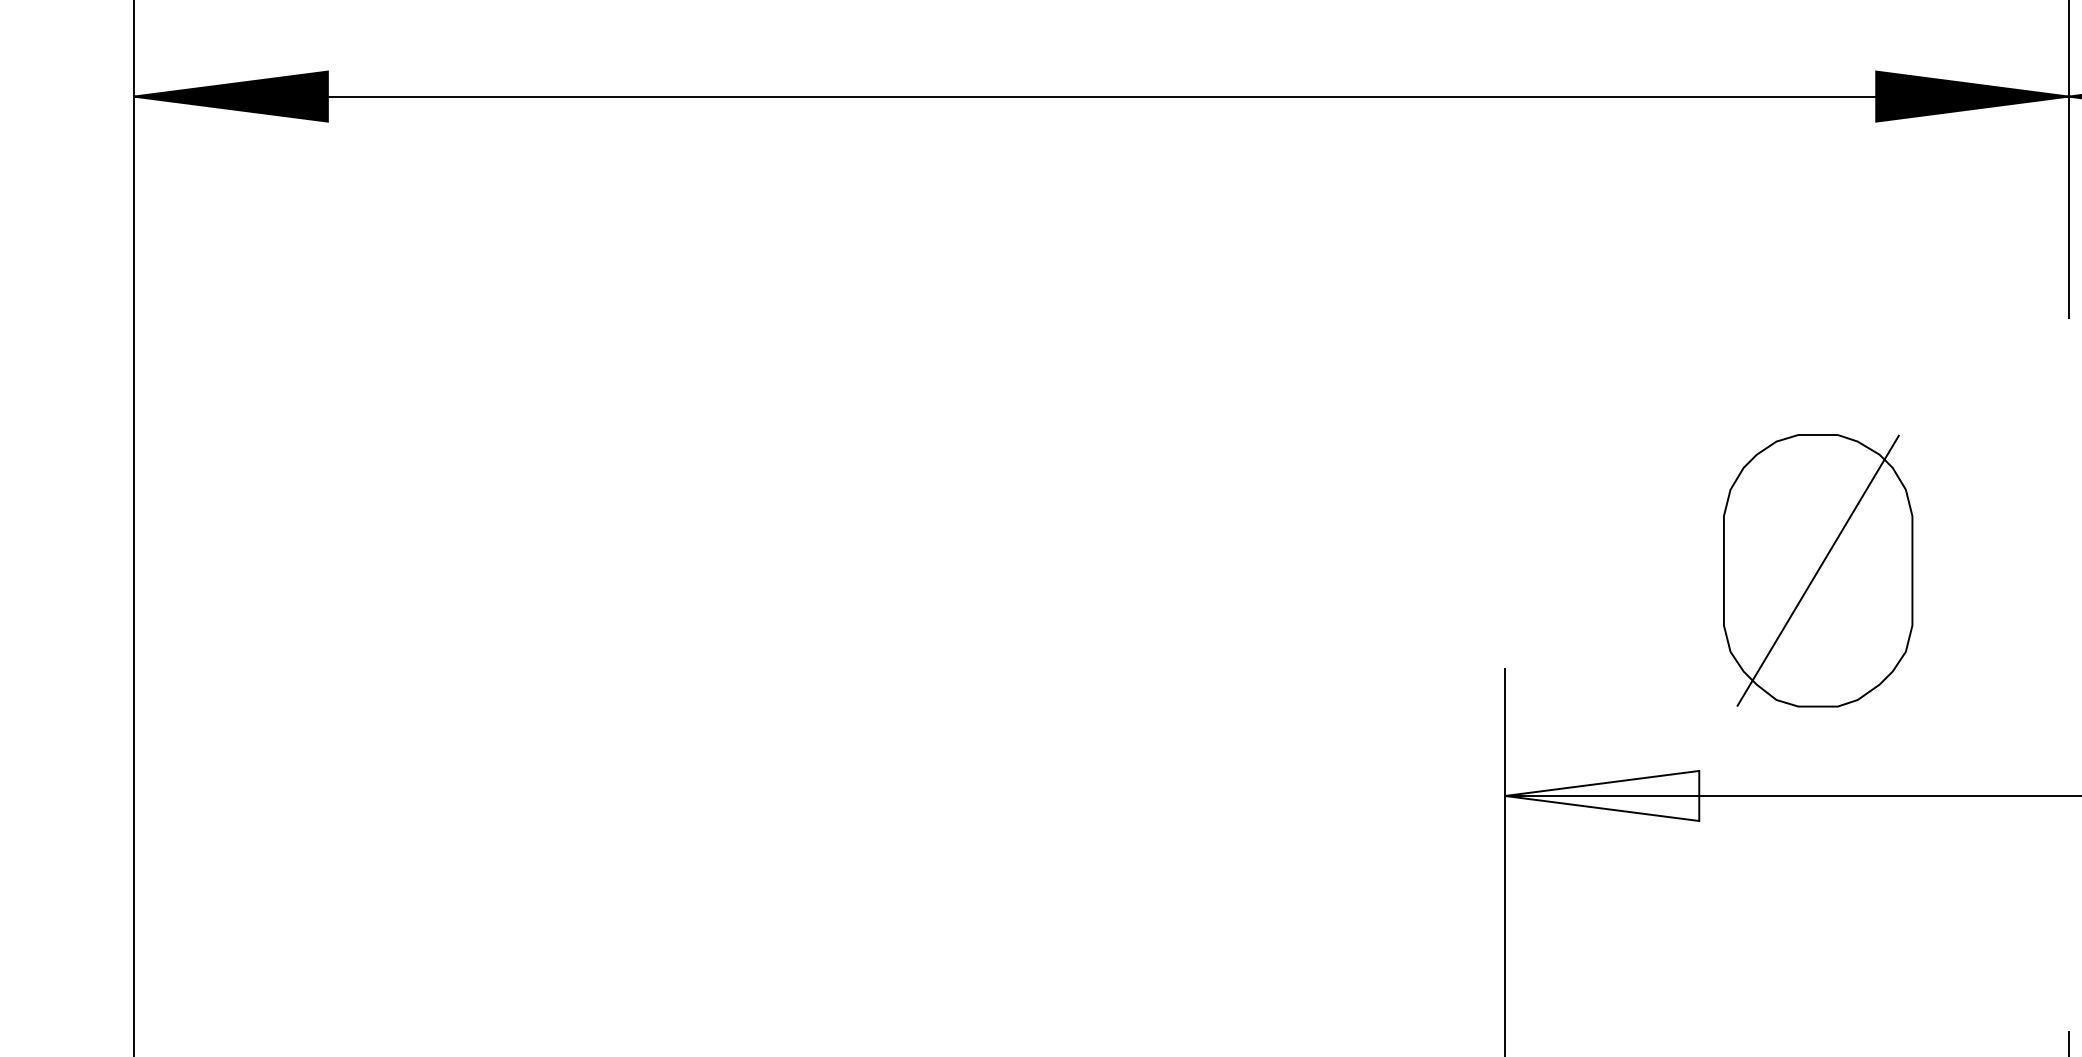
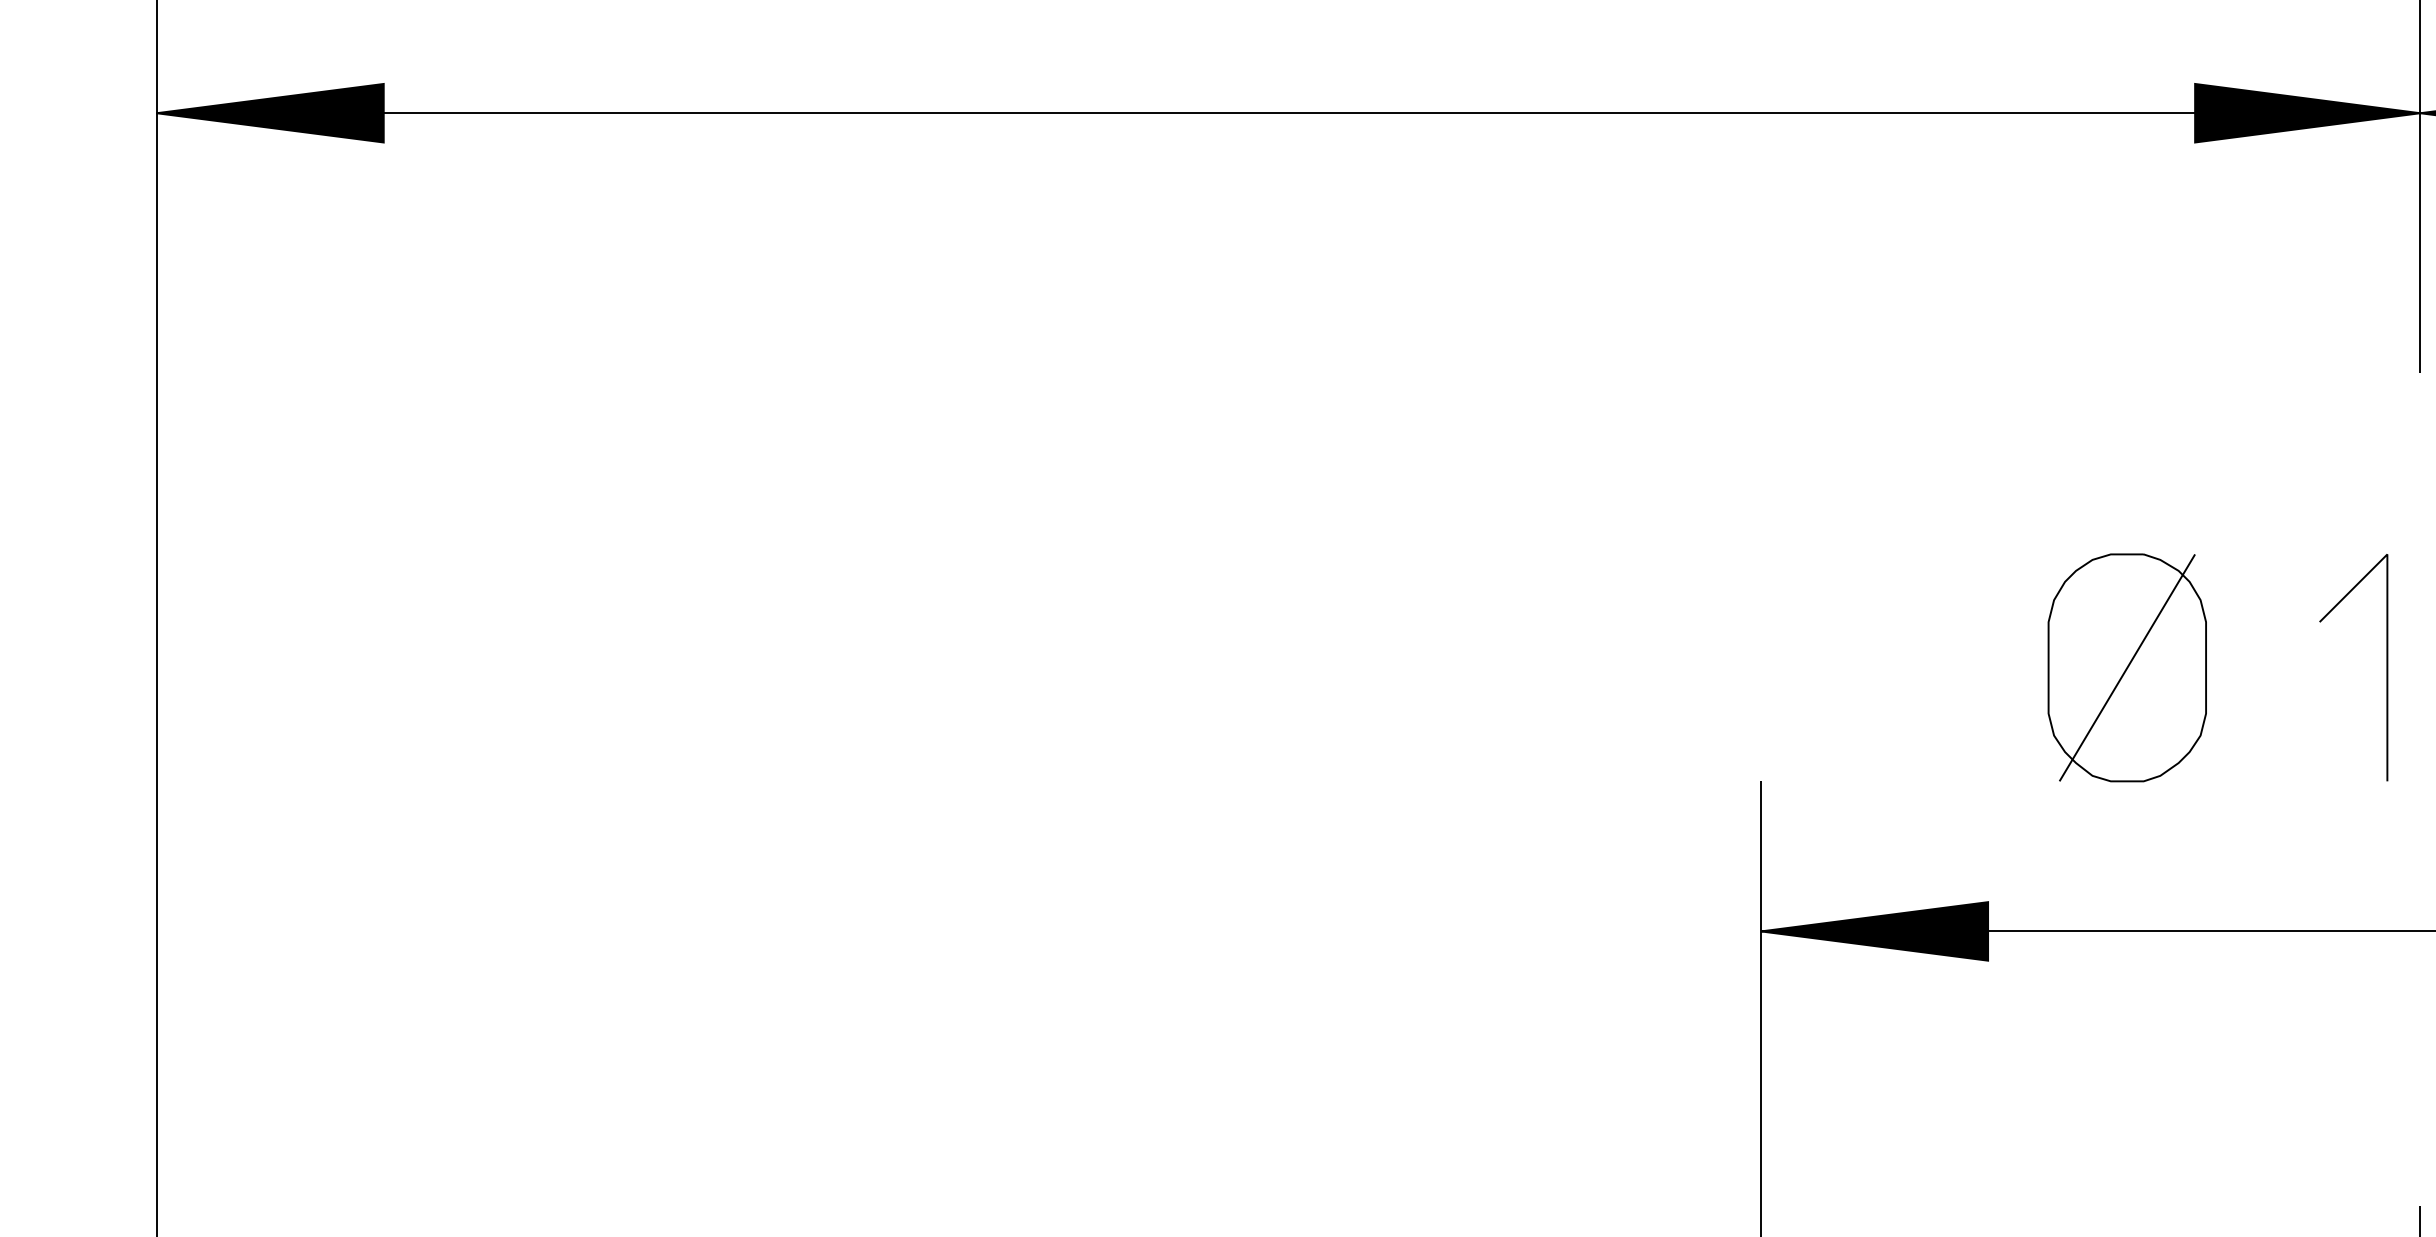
part: (1818, 570) -> (2127, 667), size x0.71
line: (2039, 570) -> (2386, 667), added
fill: (1602, 795) -> (1874, 930), added

